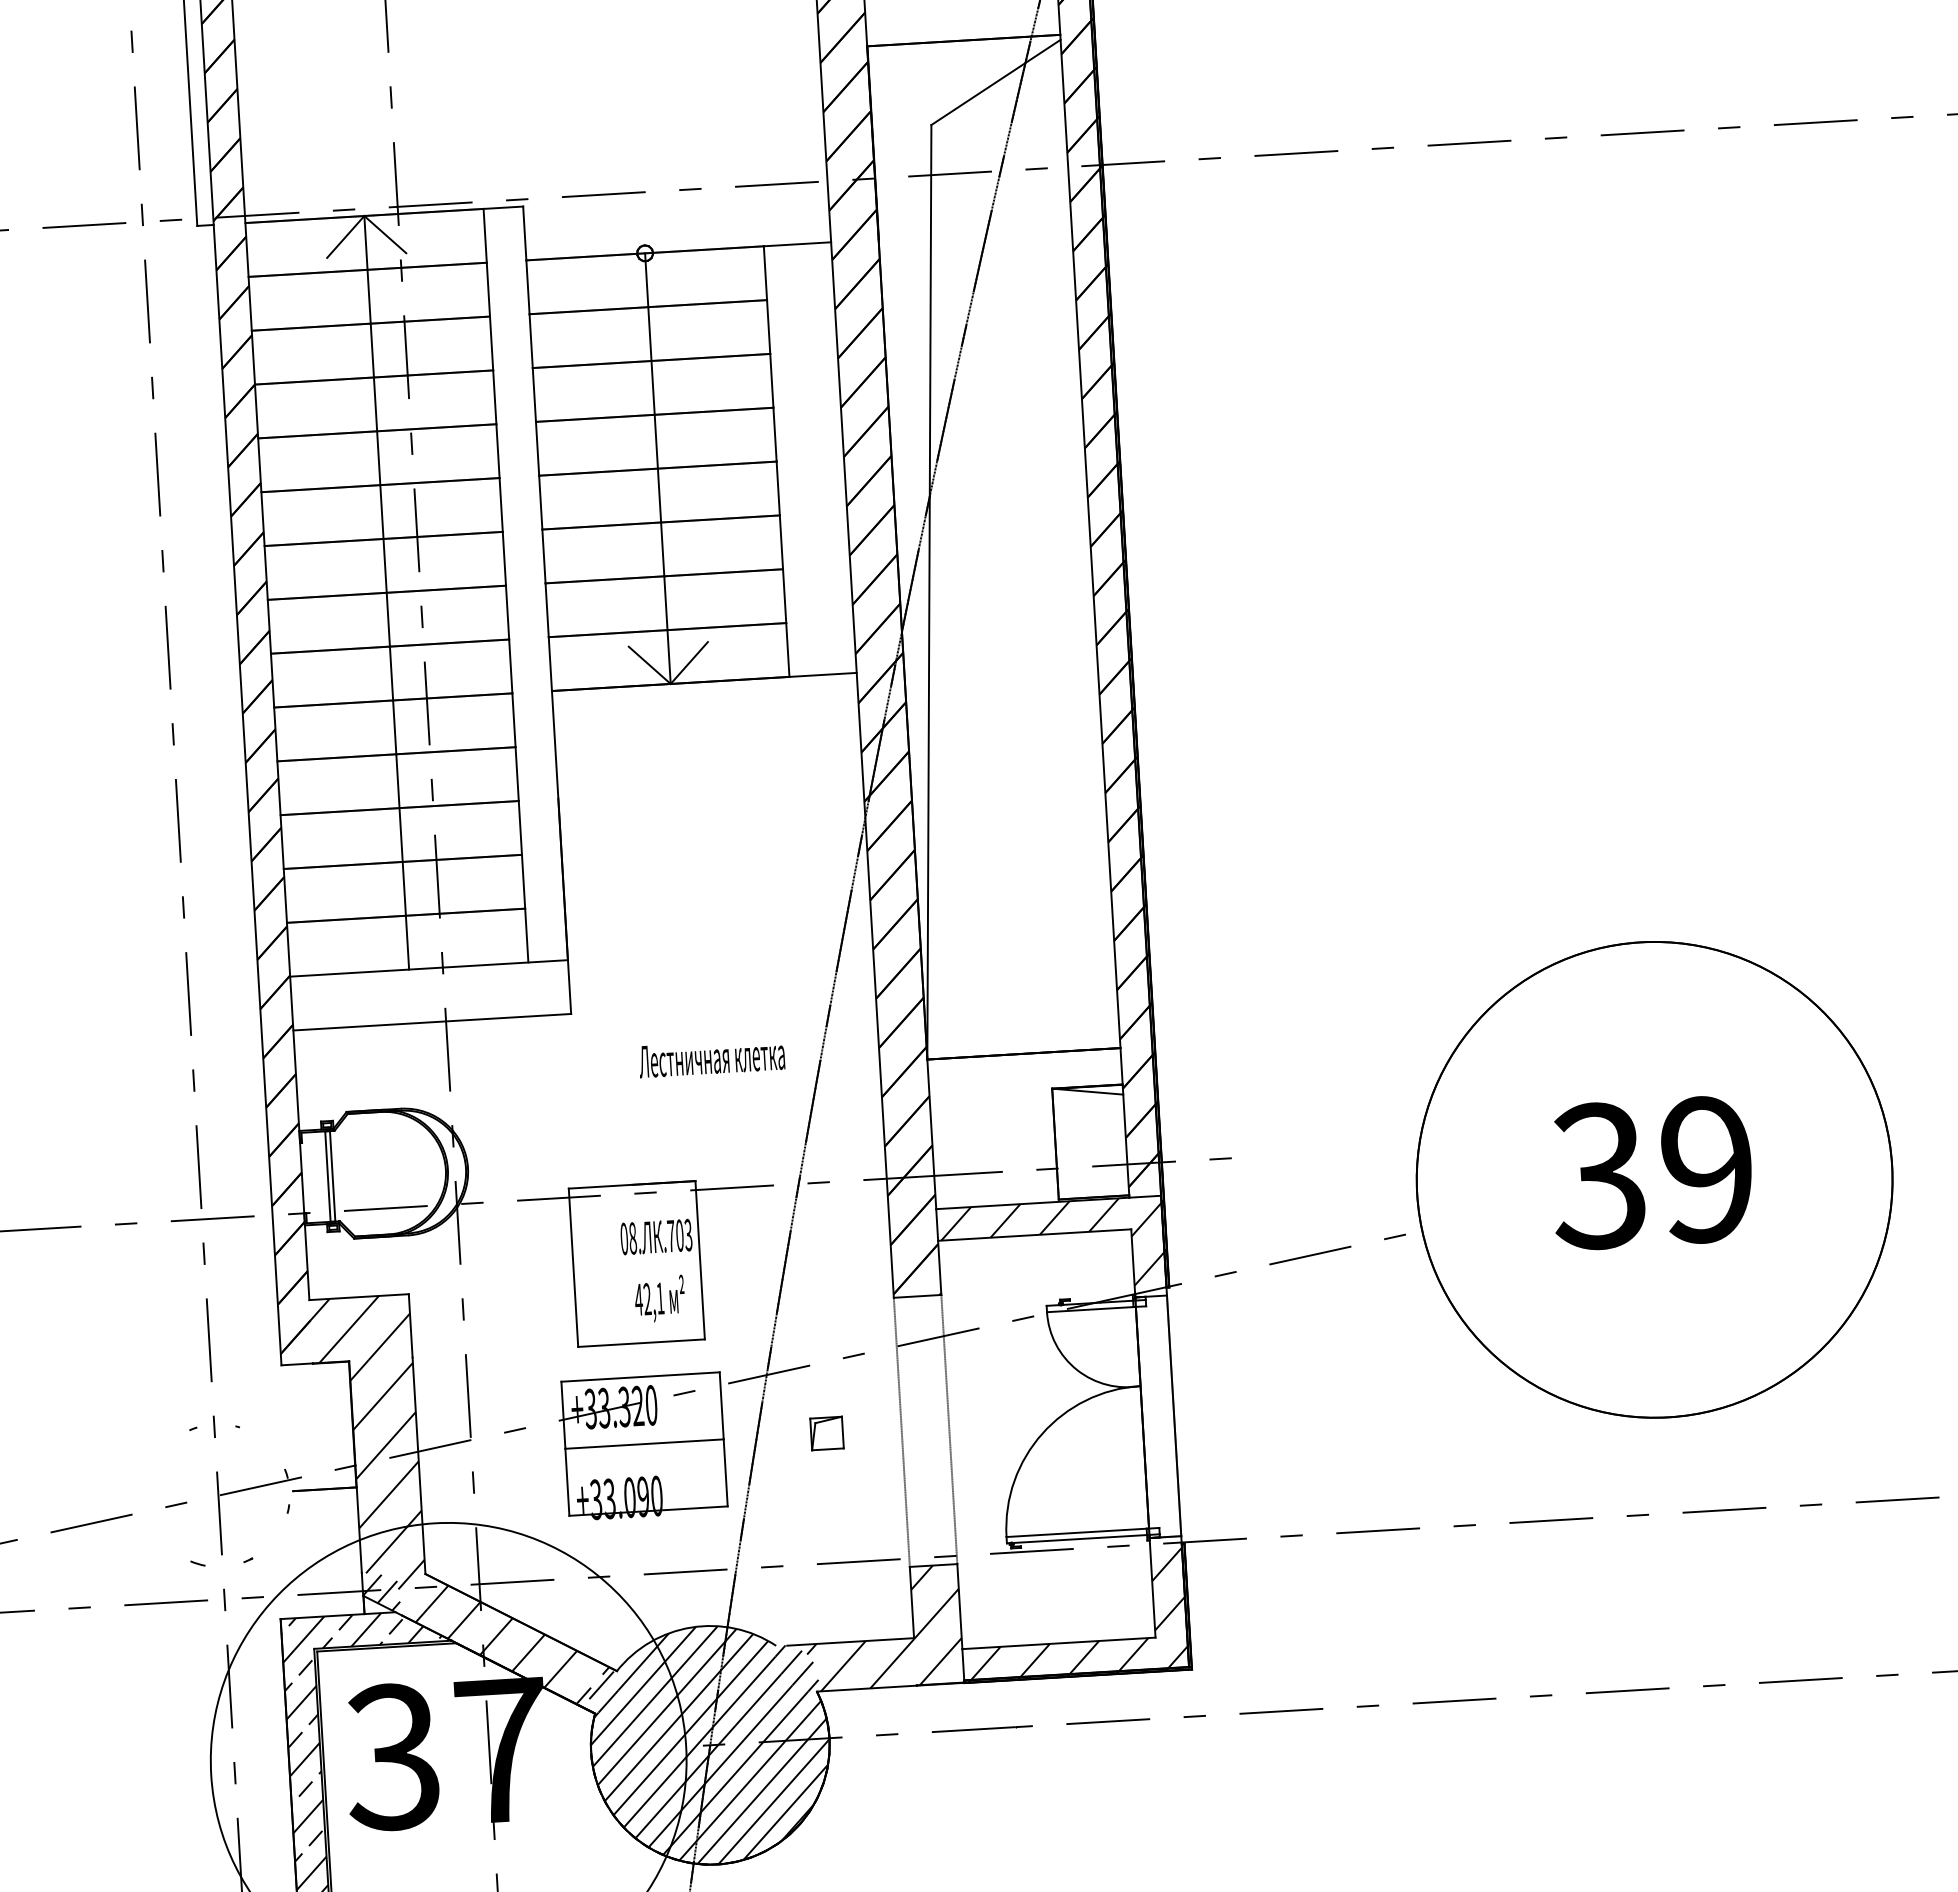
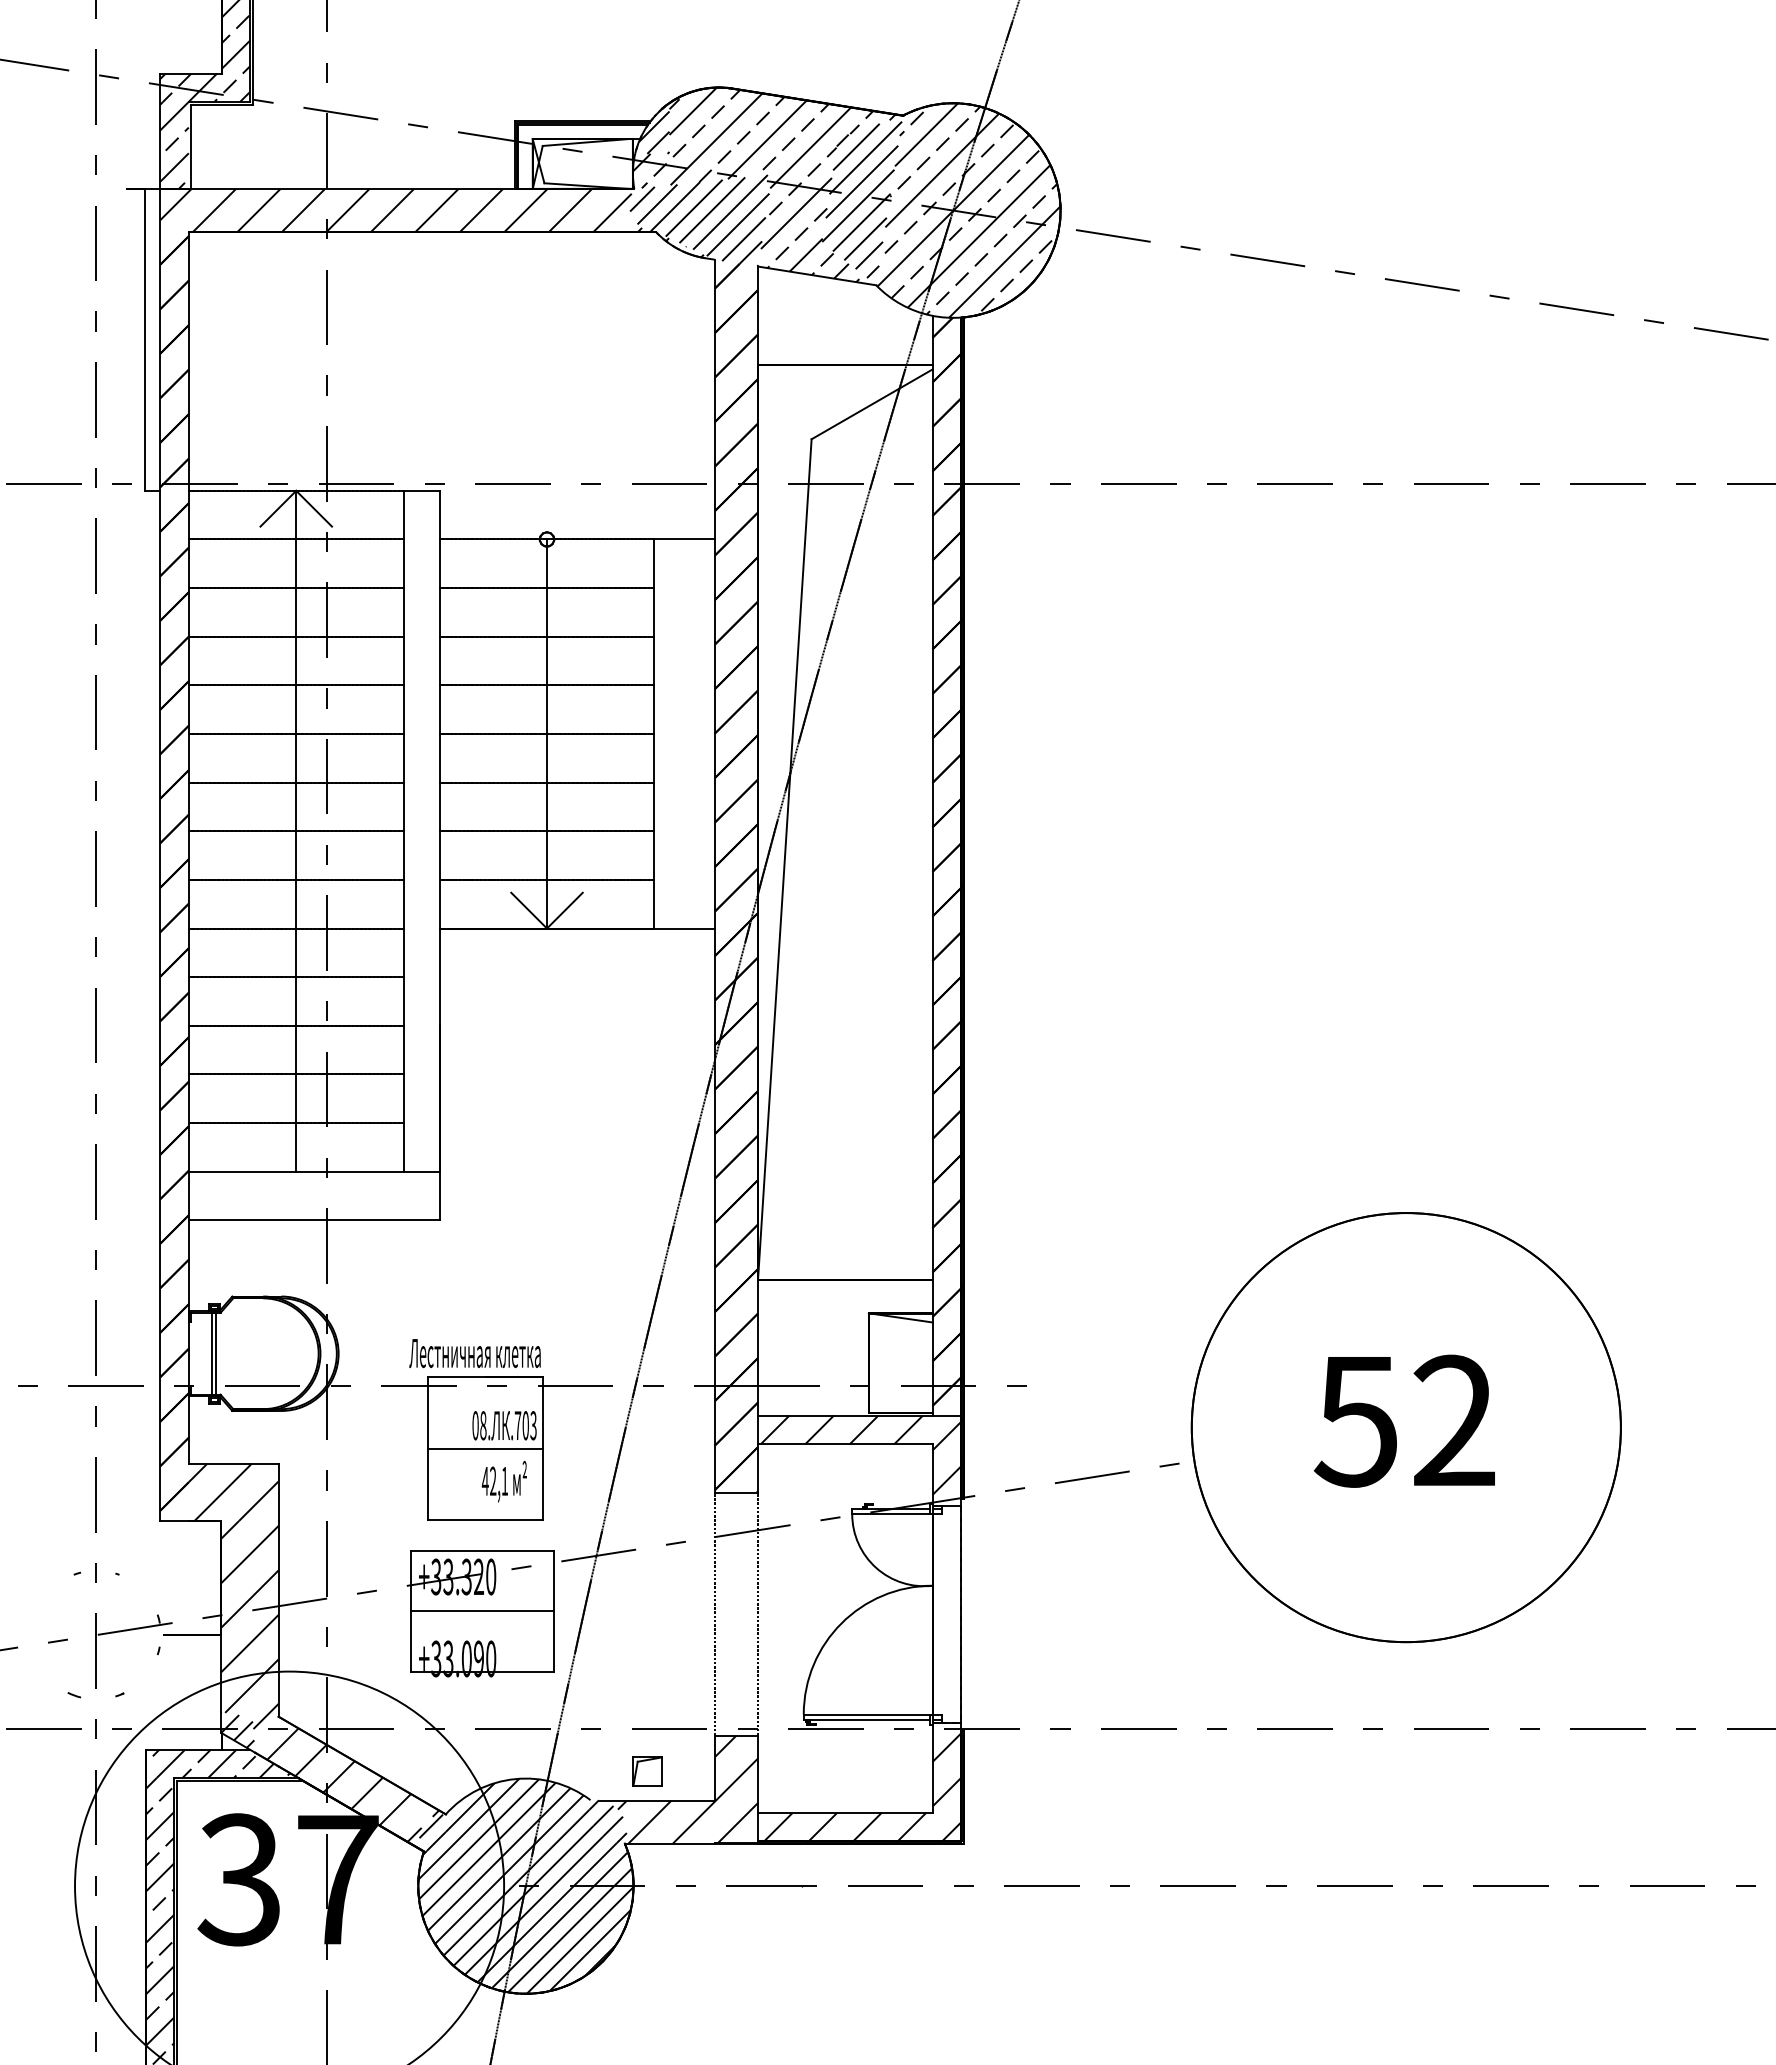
text: (711, 1058) -> (474, 1353), moved
text: (1651, 1172) -> (1403, 1420), 39 -> 52
line: (636, 1263) -> (485, 1448), added
part: (826, 1433) -> (647, 1771), moved

